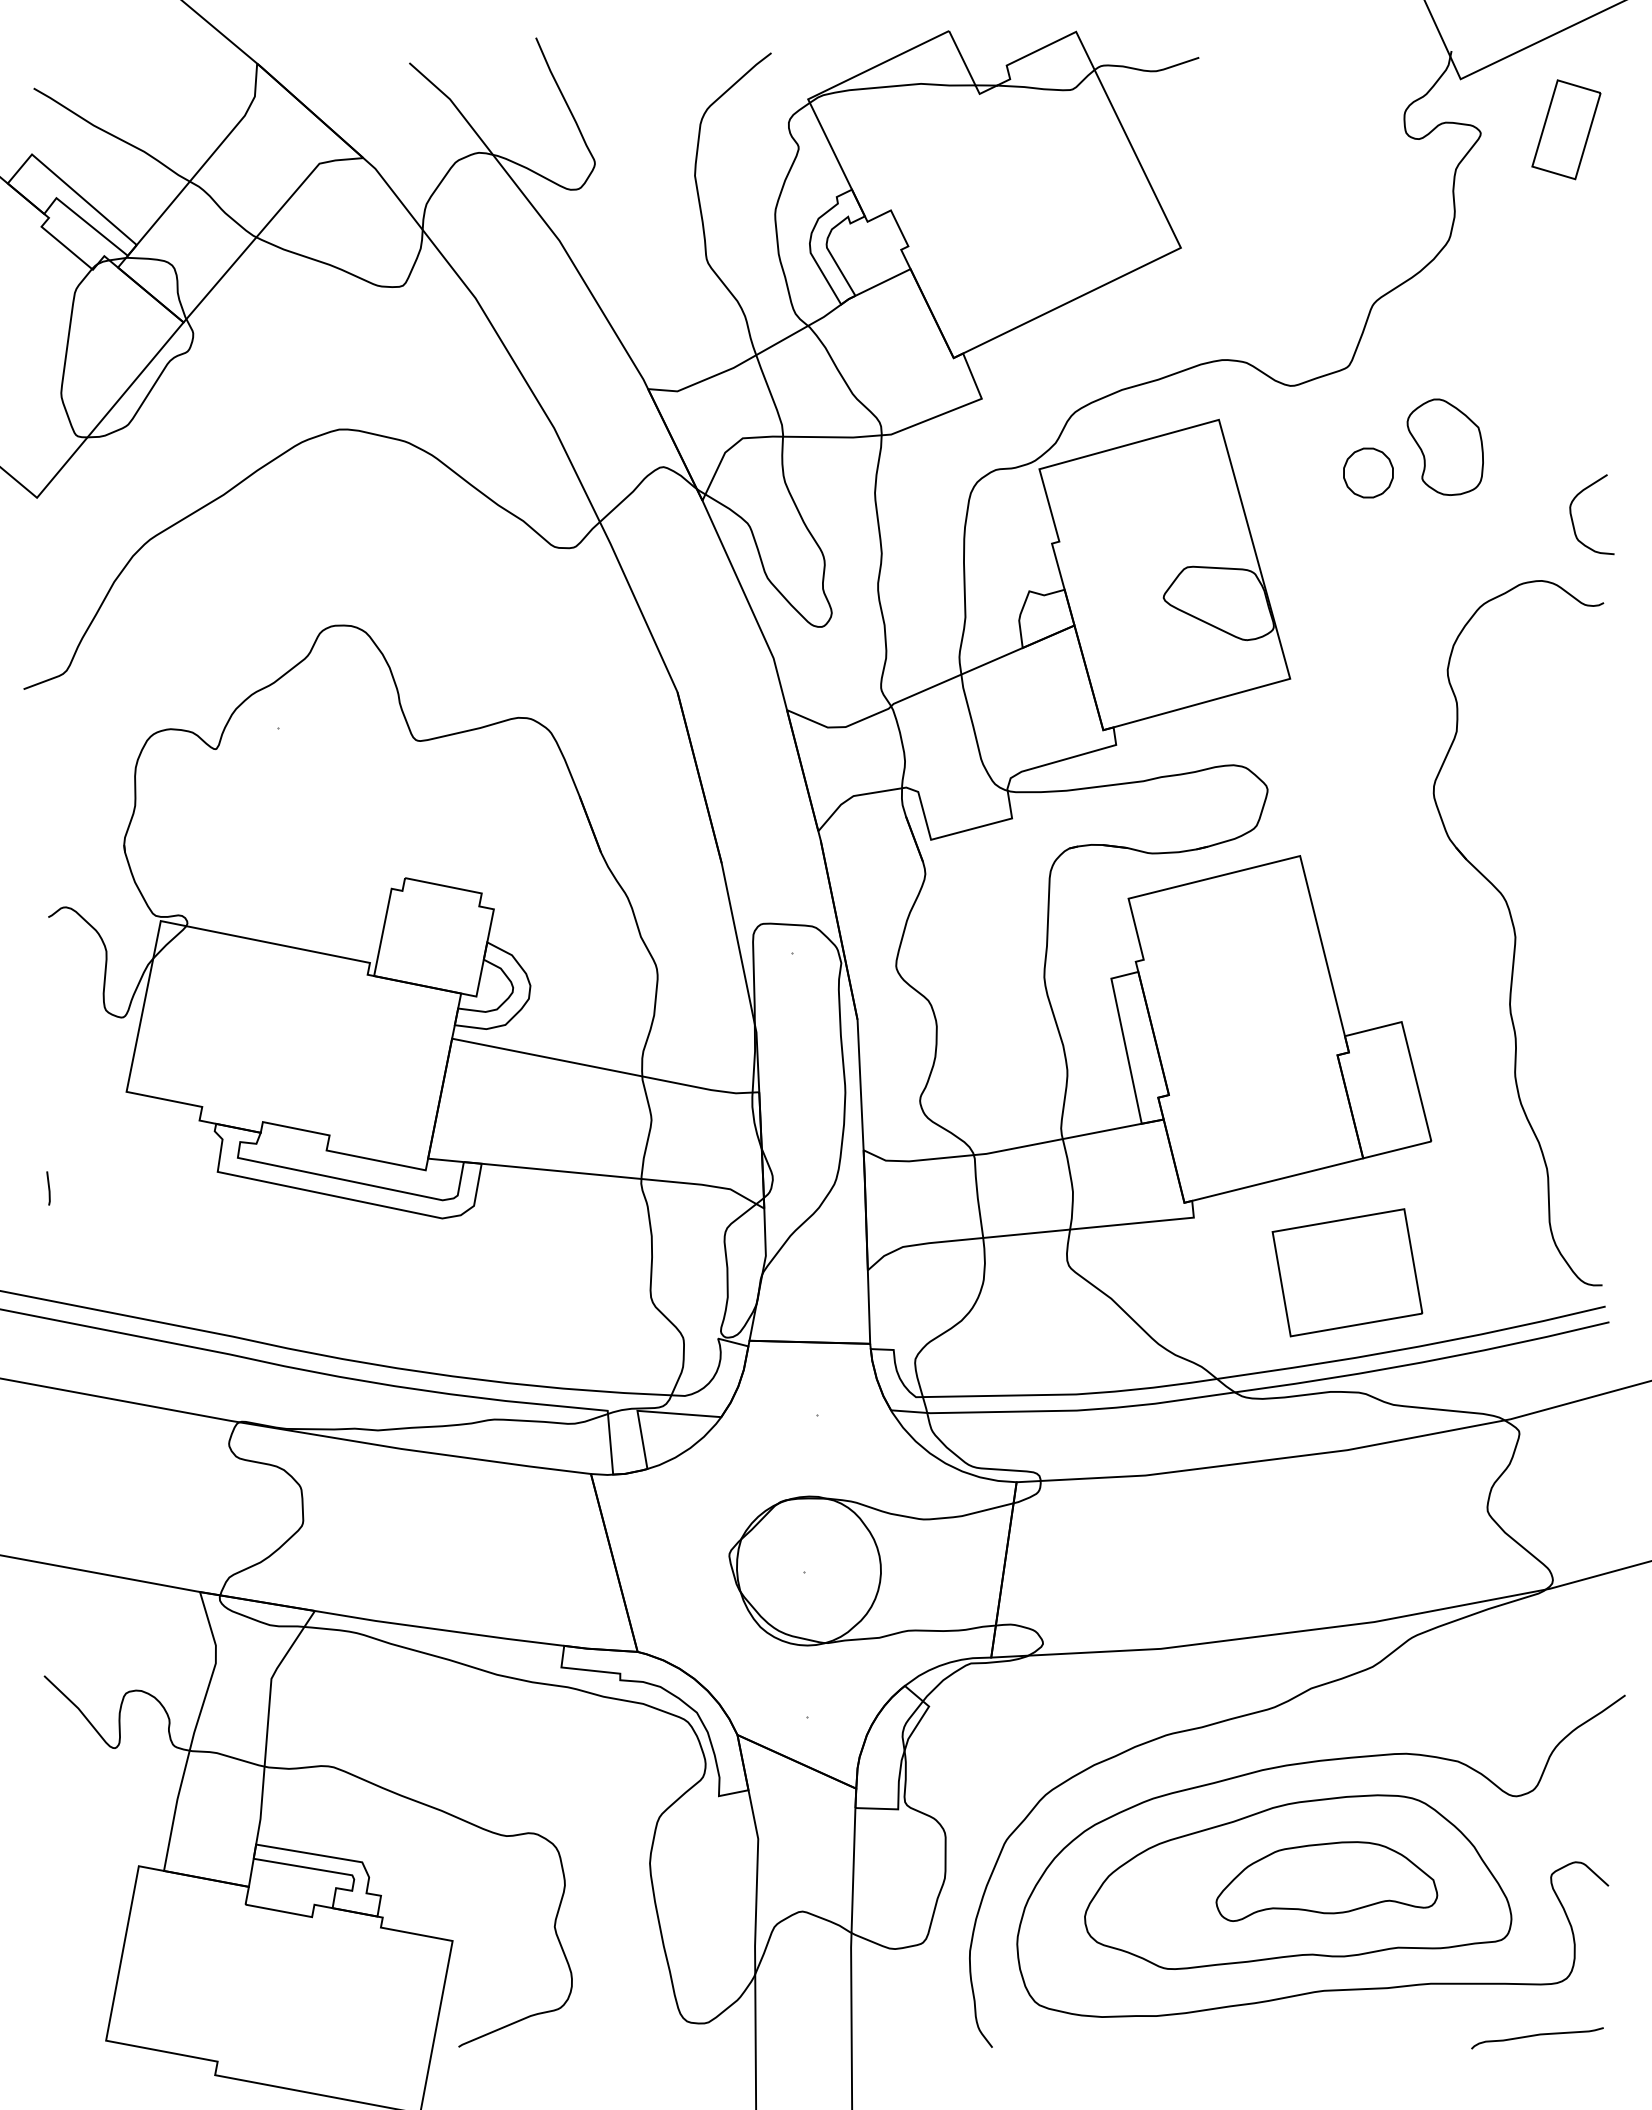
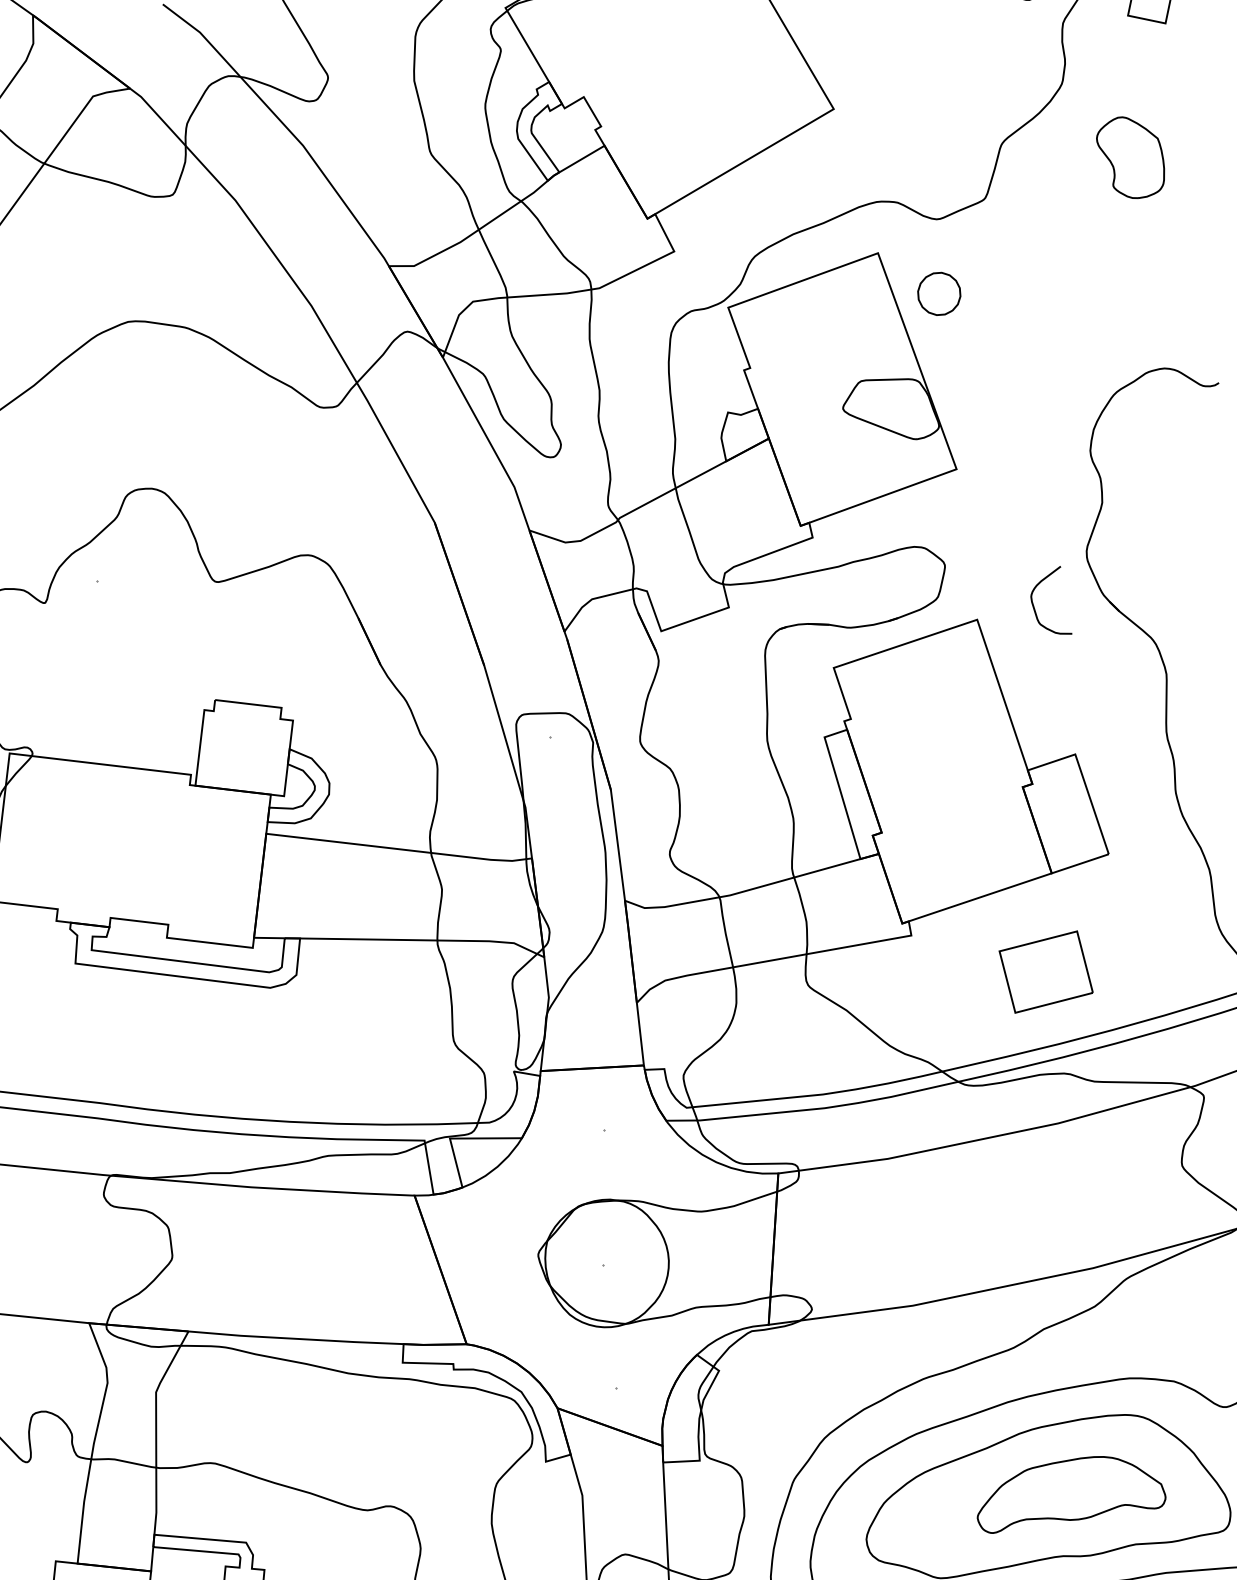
part: (1444, 446) -> (1130, 157), moved
part: (1368, 472) -> (939, 293), moved
curve: (1573, 520) -> (1034, 607), moved
part: (1347, 1272) -> (1046, 971), size x0.7

